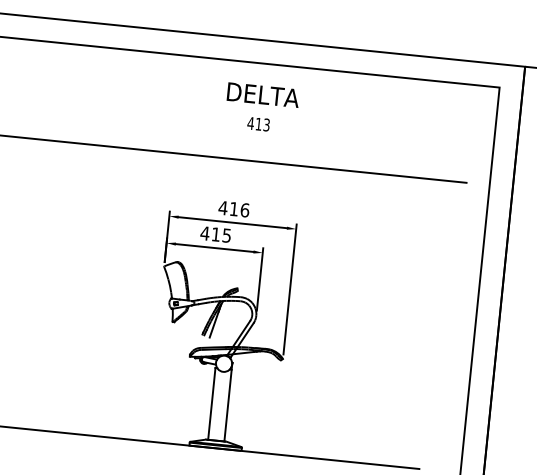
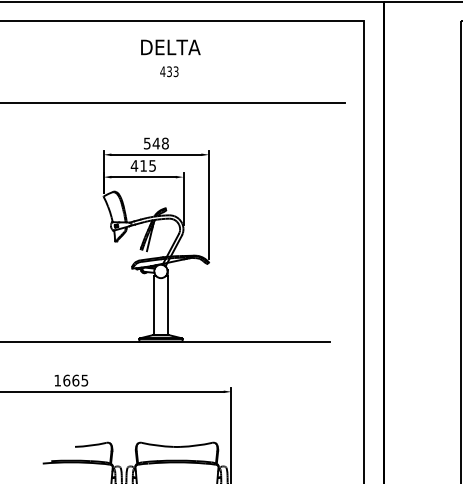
text: (258, 123) -> (169, 71), 413 -> 433
text: (233, 208) -> (155, 143), 416 -> 548

